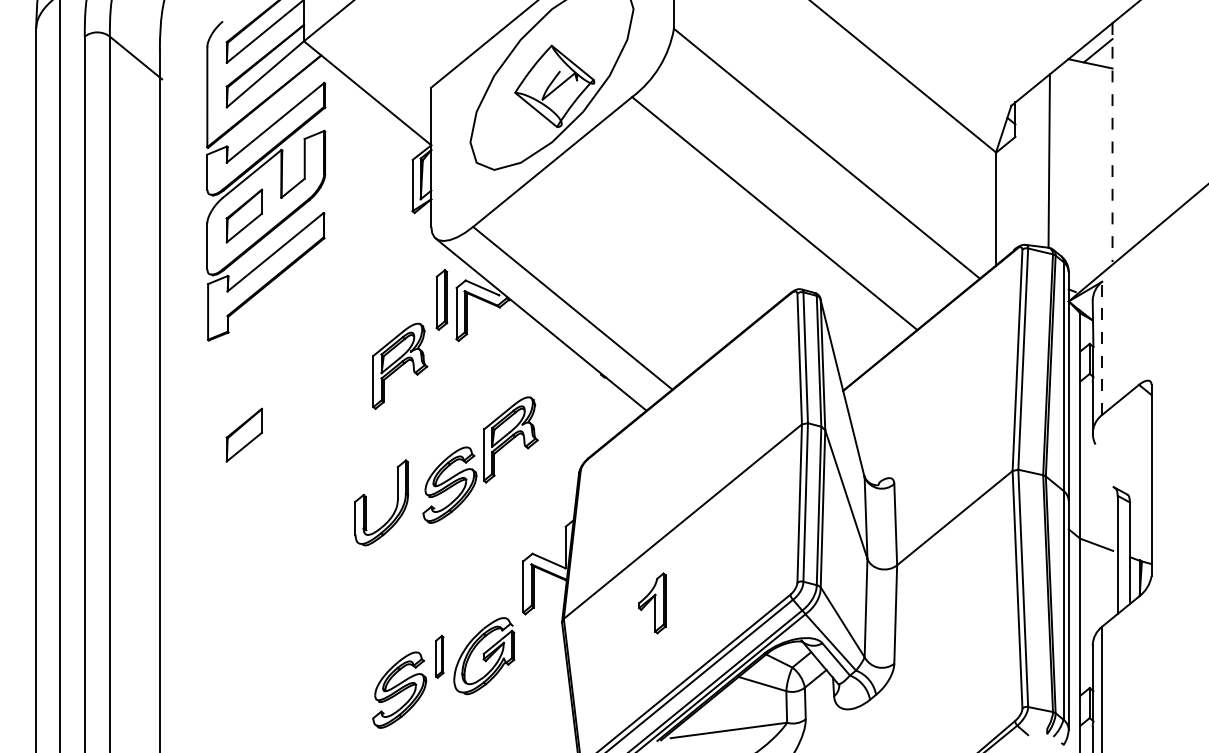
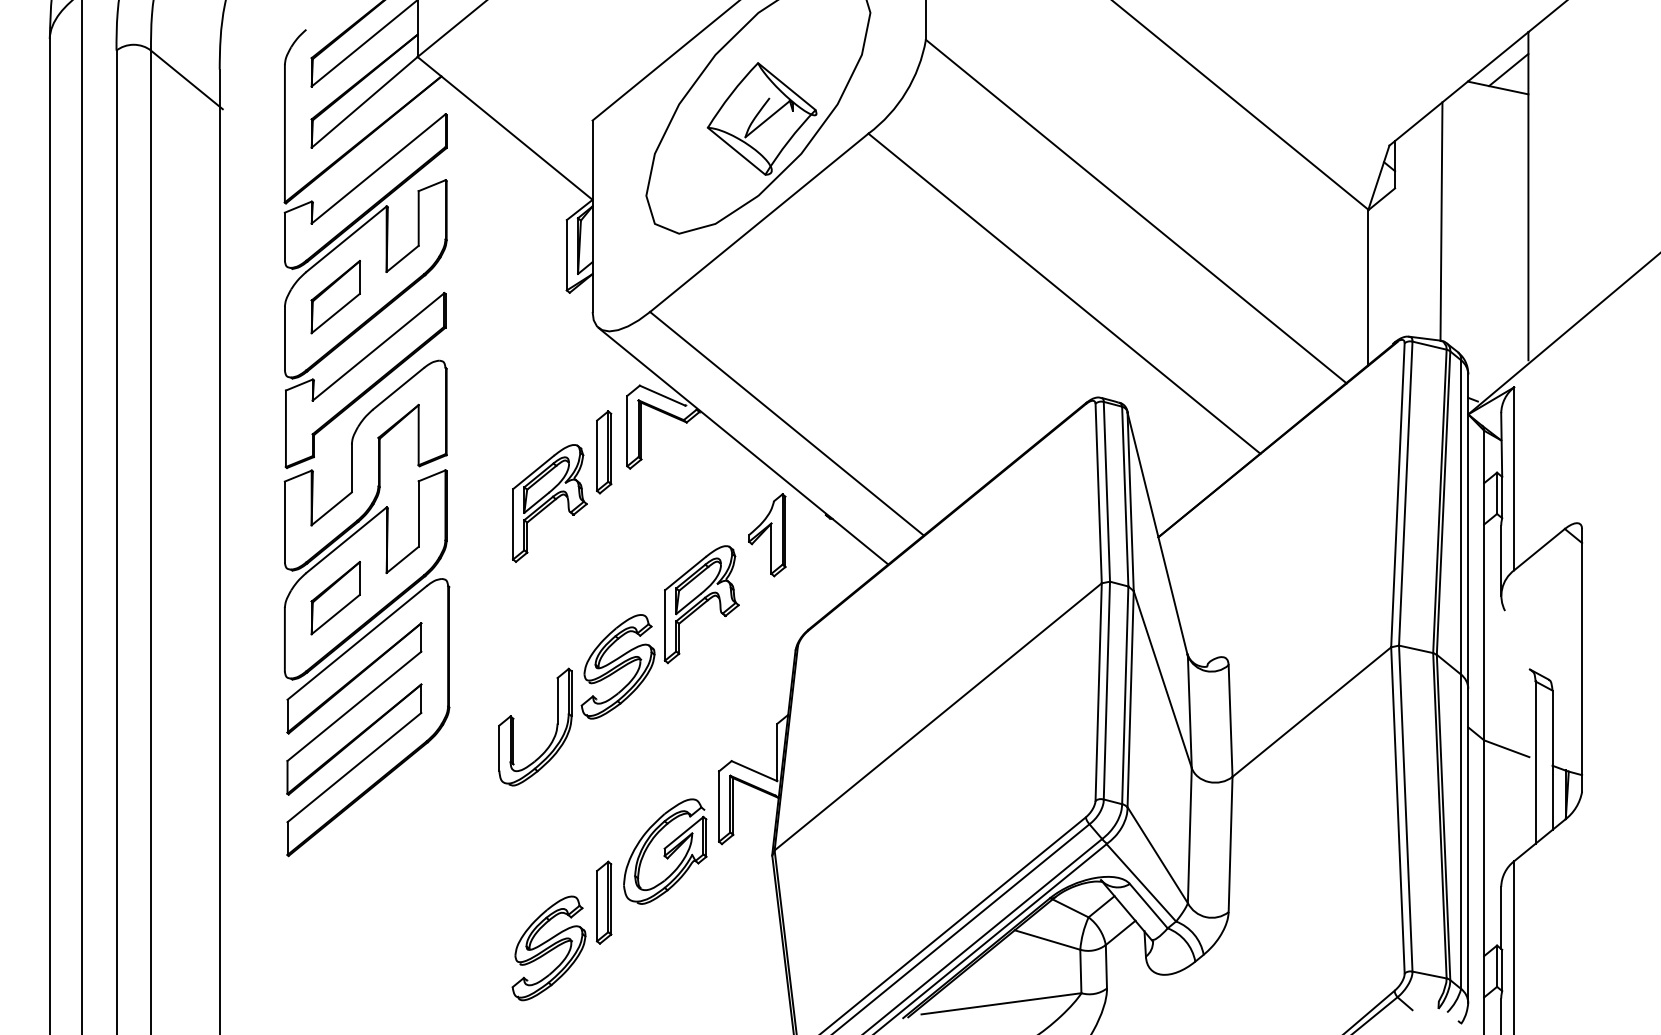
line: (1112, 142) -> (1528, 196), dashed -> solid
part: (442, 300) -> (604, 452), moved
line: (1102, 348) -> (1514, 478), dashed -> solid
part: (266, 442) -> (366, 608), added
part: (396, 505) -> (555, 730), moved
part: (652, 603) -> (767, 535), moved
part: (439, 656) -> (604, 902), size x1.43
part: (484, 656) -> (665, 851), moved

